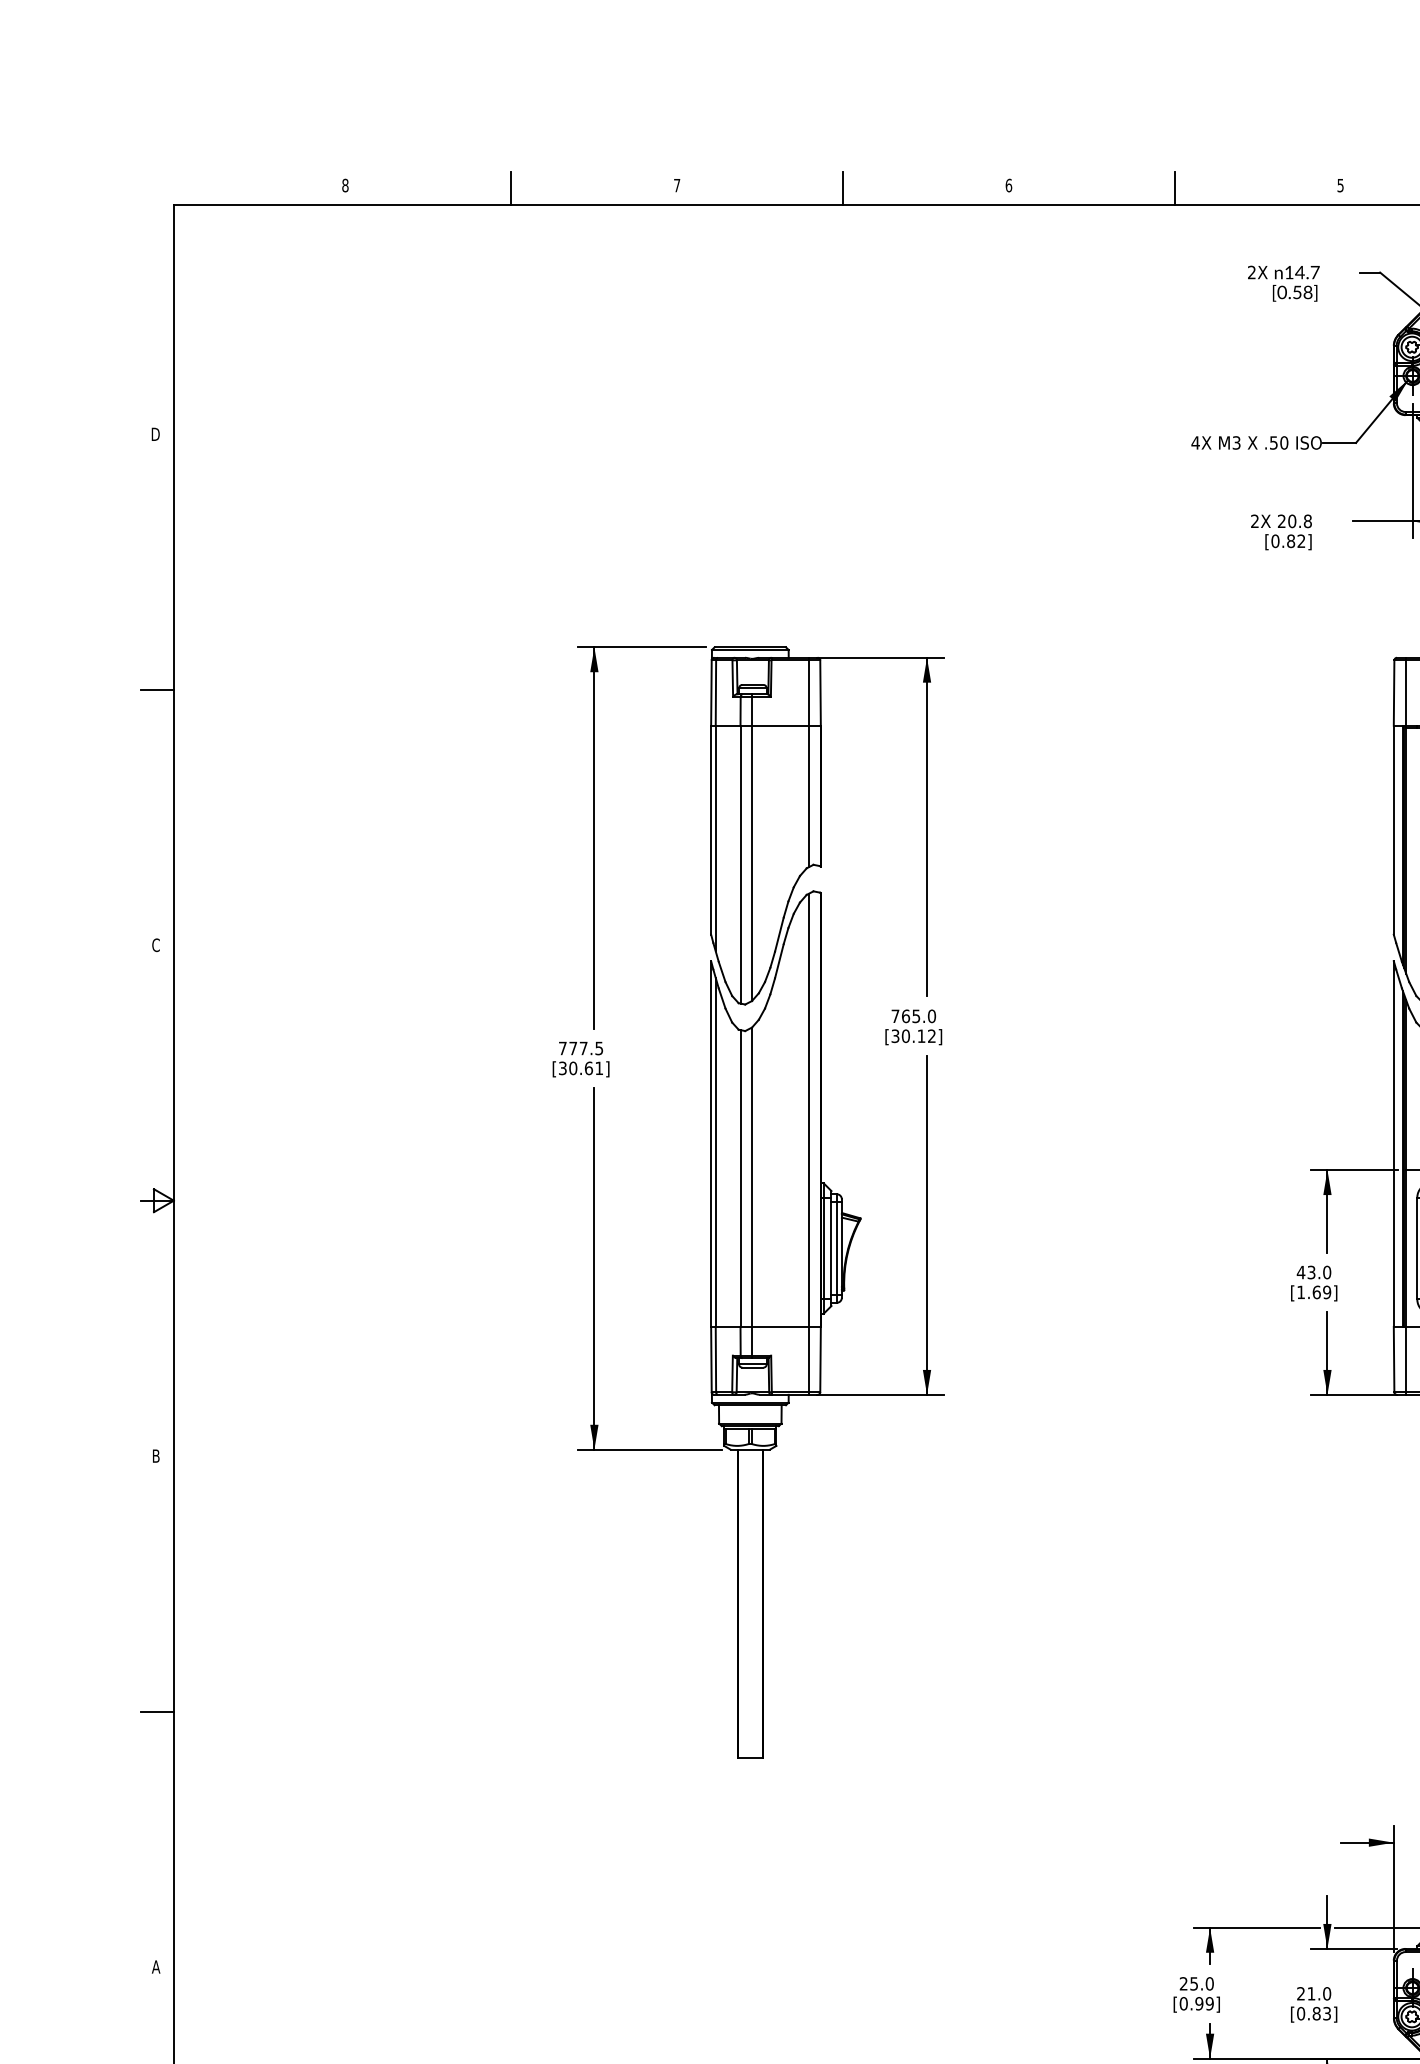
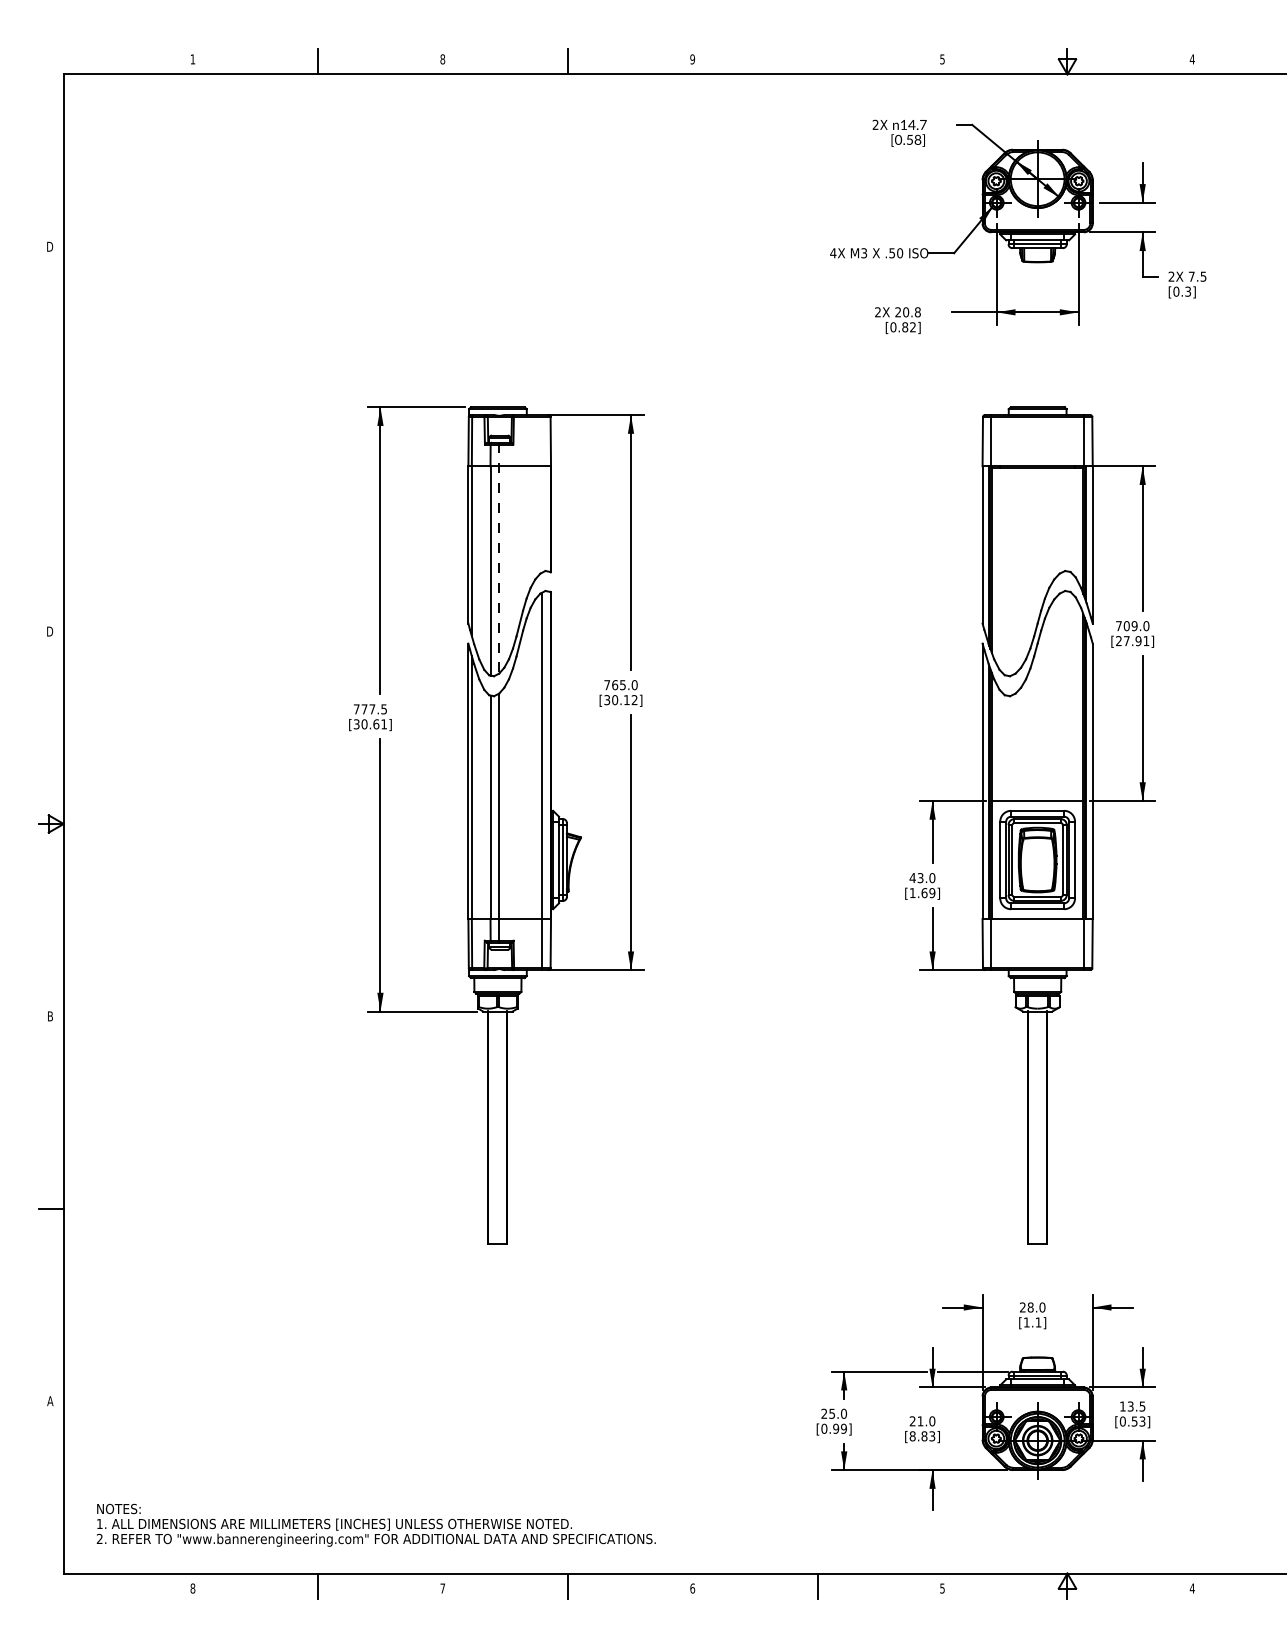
text: (344, 185) -> (192, 59), 8 -> 1
text: (676, 185) -> (442, 59), 7 -> 8
text: (1008, 185) -> (692, 59), 6 -> 9
line: (1174, 188) -> (817, 61), removed
line: (156, 690) -> (50, 439), removed
line: (809, 761) -> (542, 493), removed
line: (751, 848) -> (498, 558), solid -> dashed
text: (156, 945) -> (50, 631), C -> D
text: (1300, 2013) -> (912, 1436), [0.83] -> [8.83]

